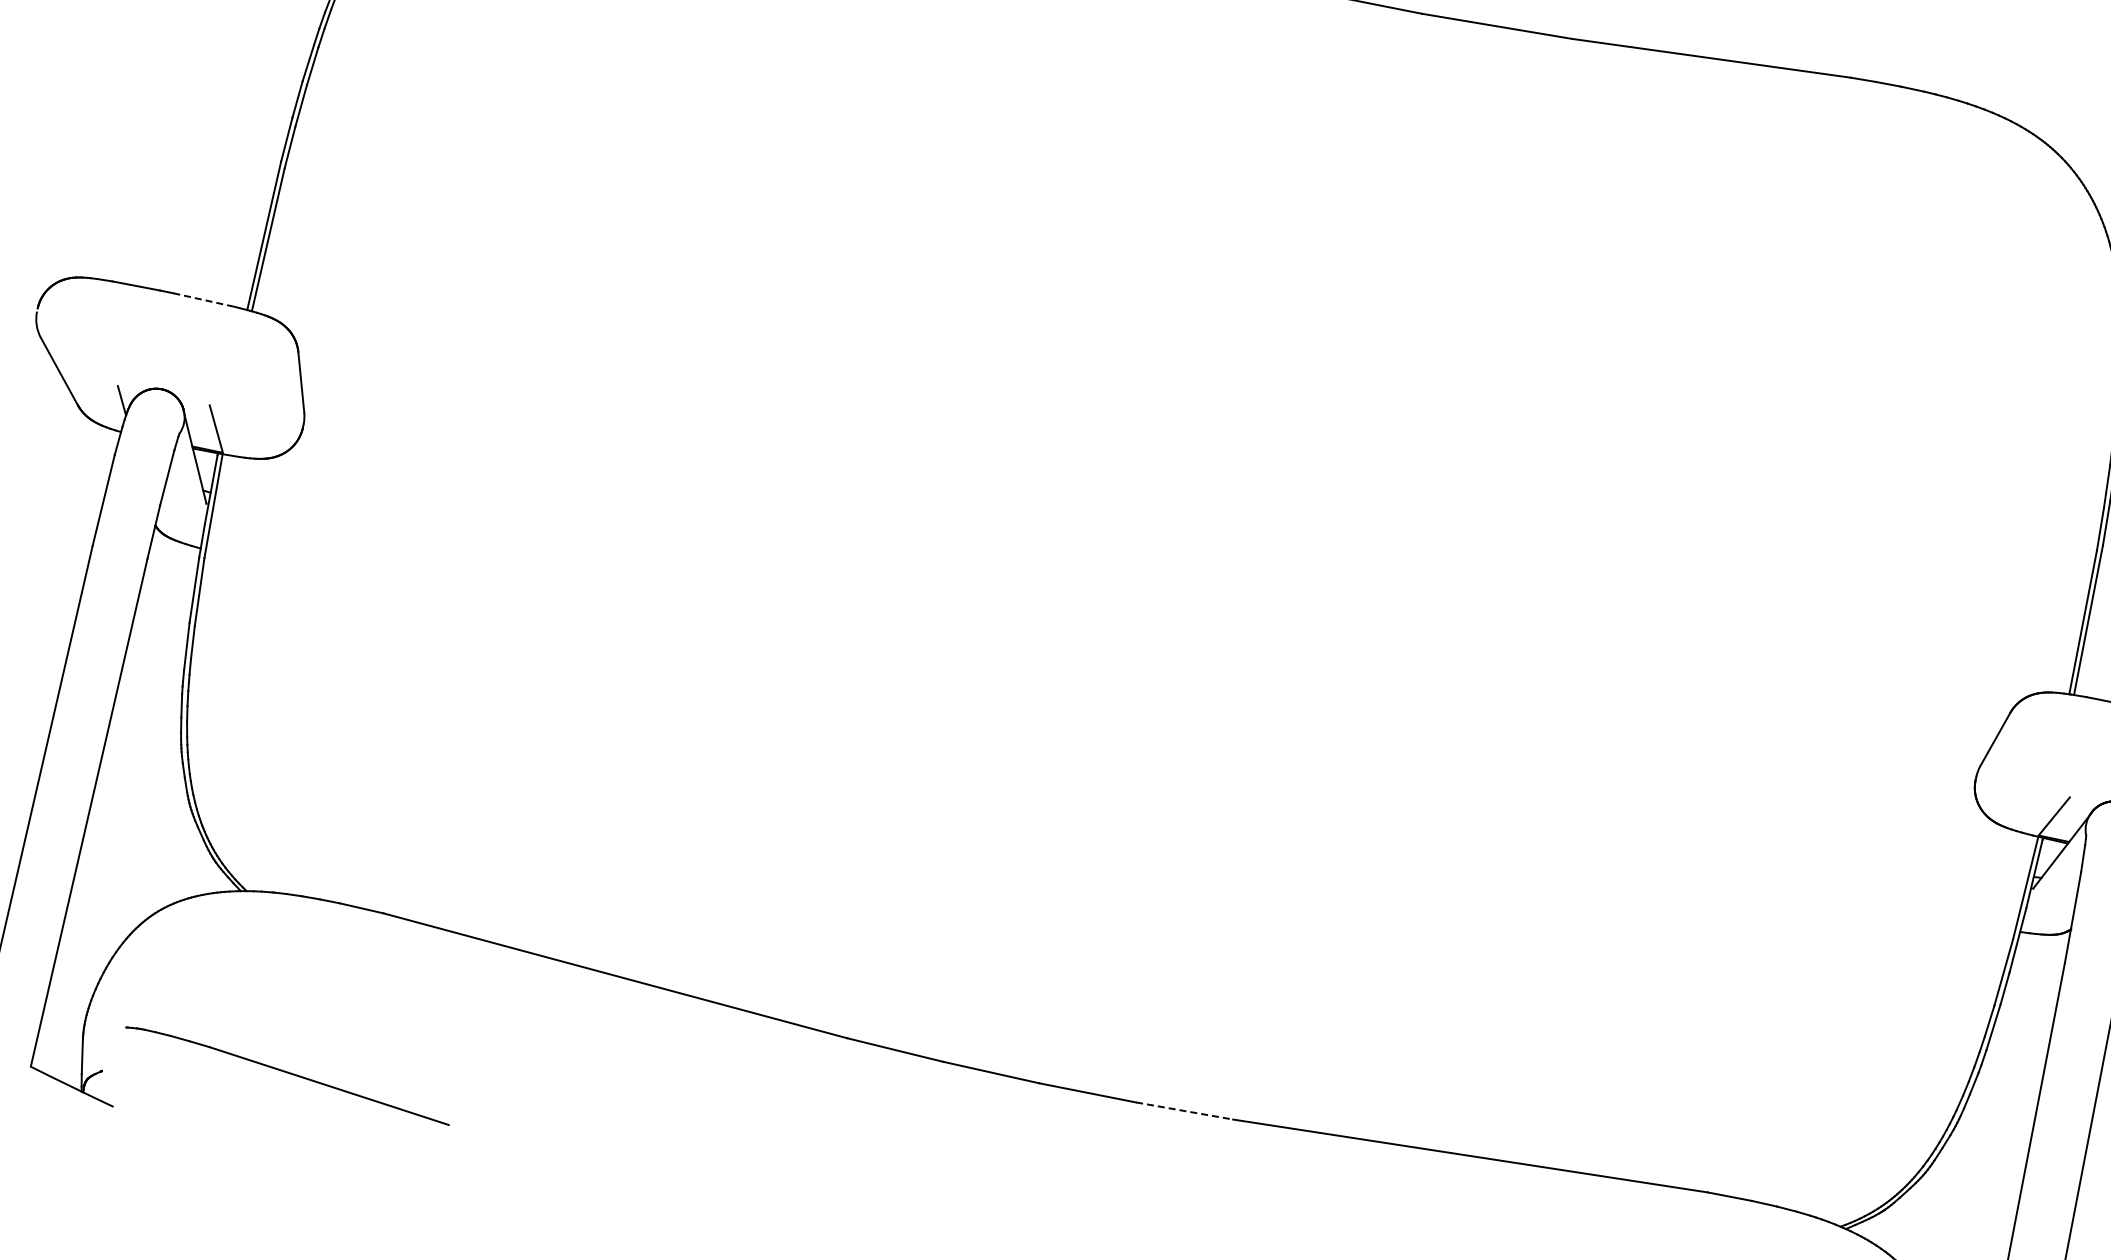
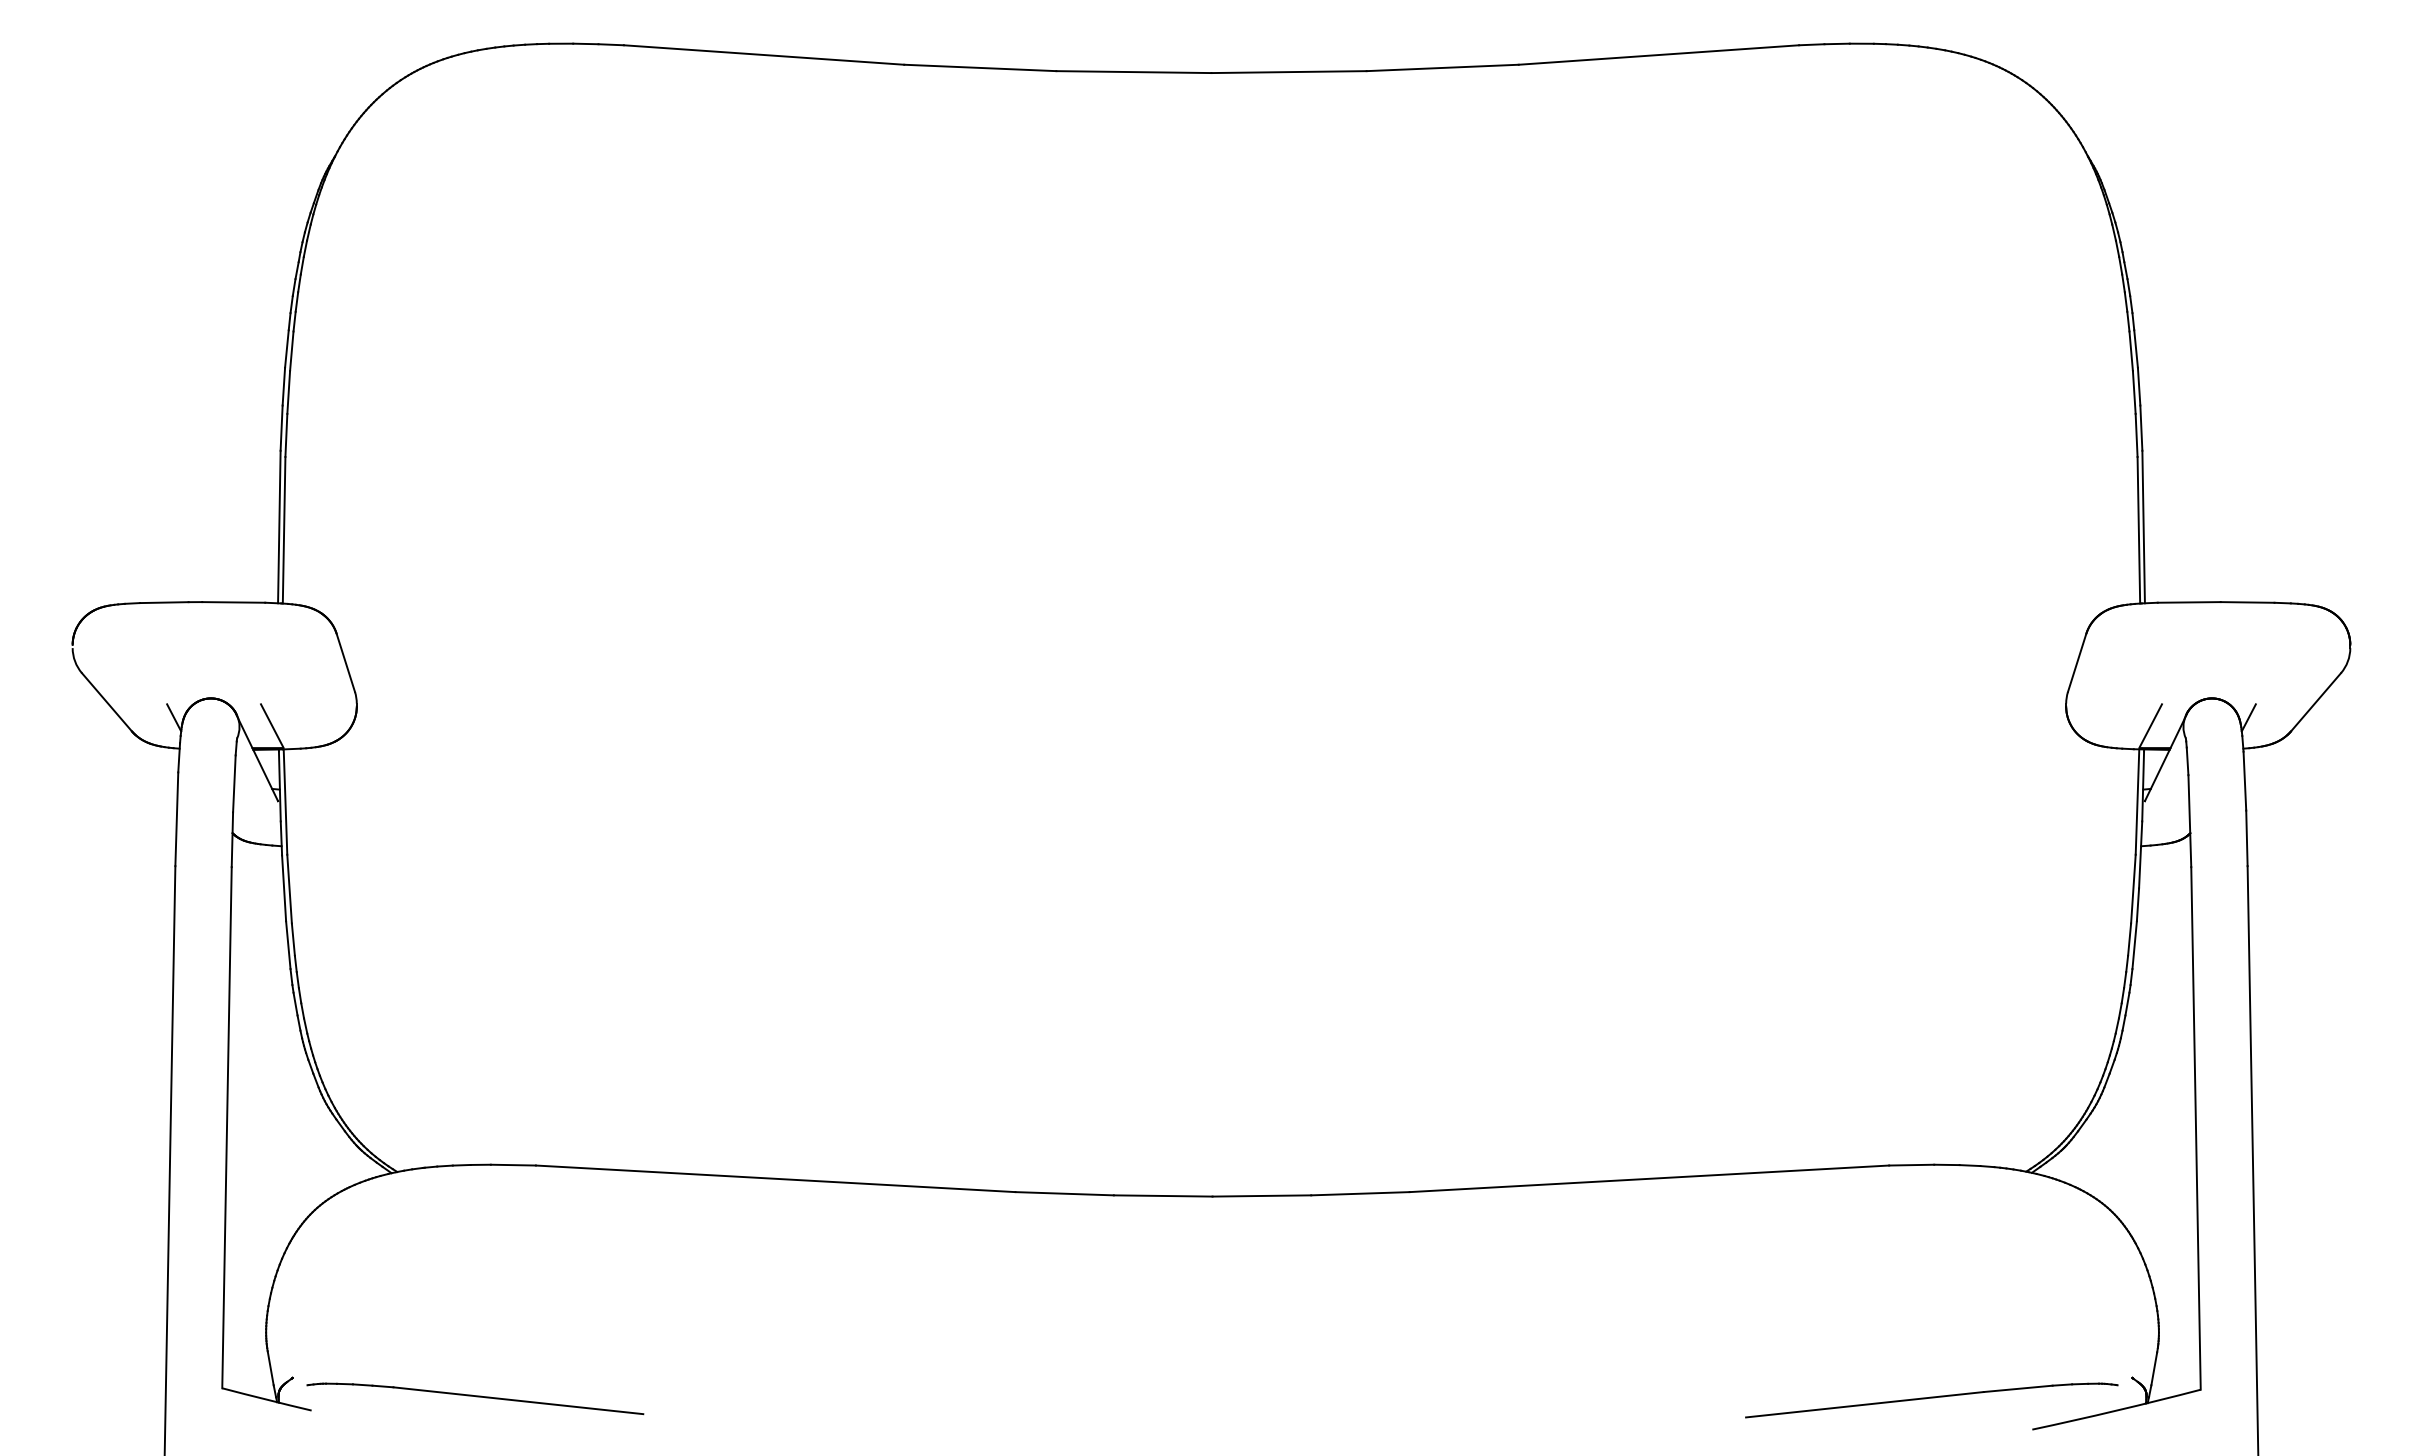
line: (204, 300) -> (234, 602), dashed -> solid
part: (287, 1075) -> (475, 1398), moved
line: (1184, 1110) -> (1360, 1193), dashed -> solid

